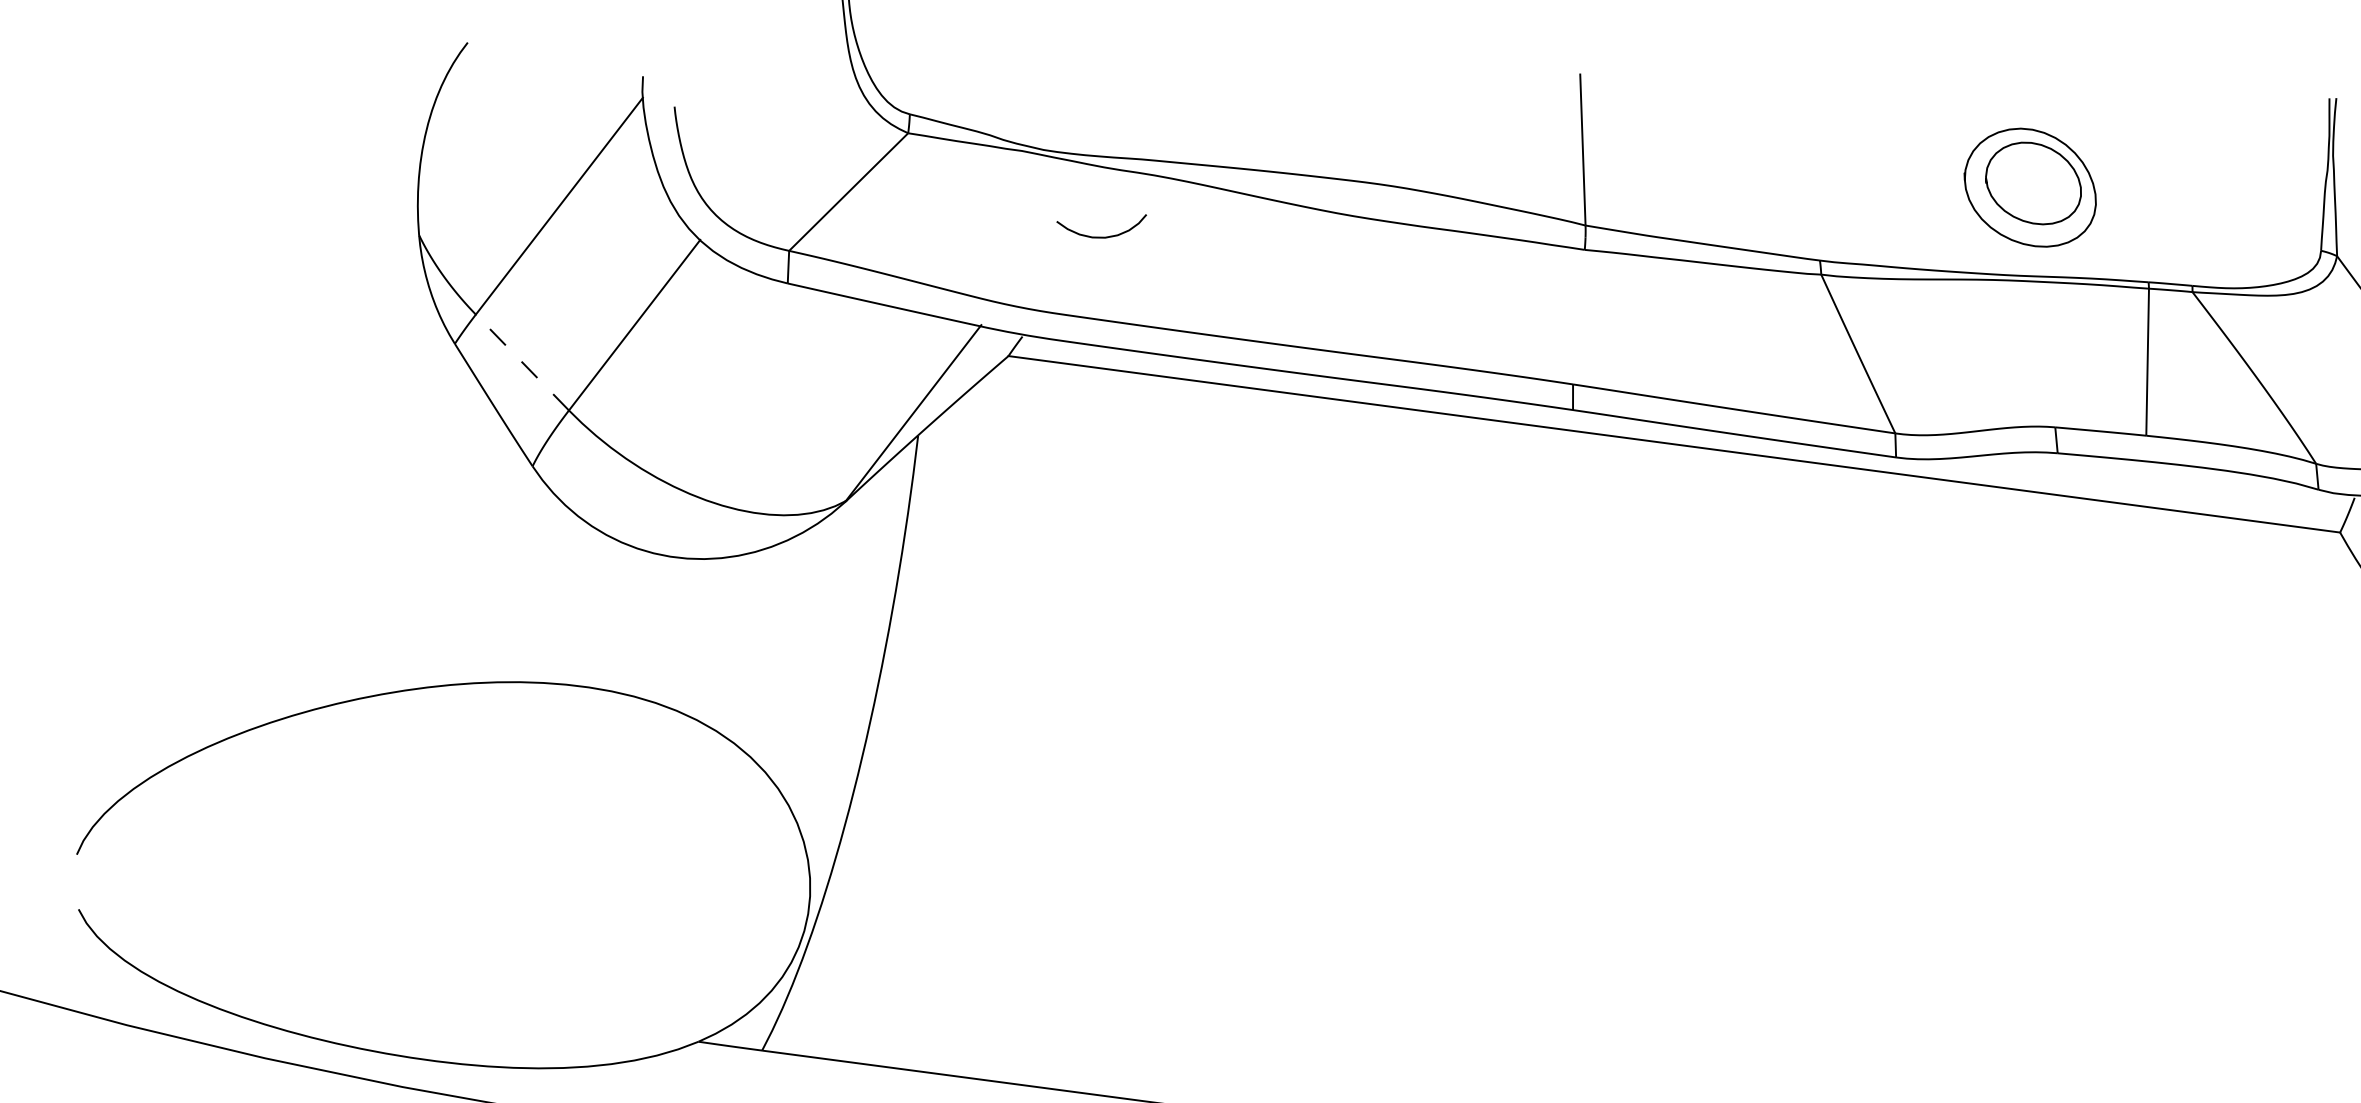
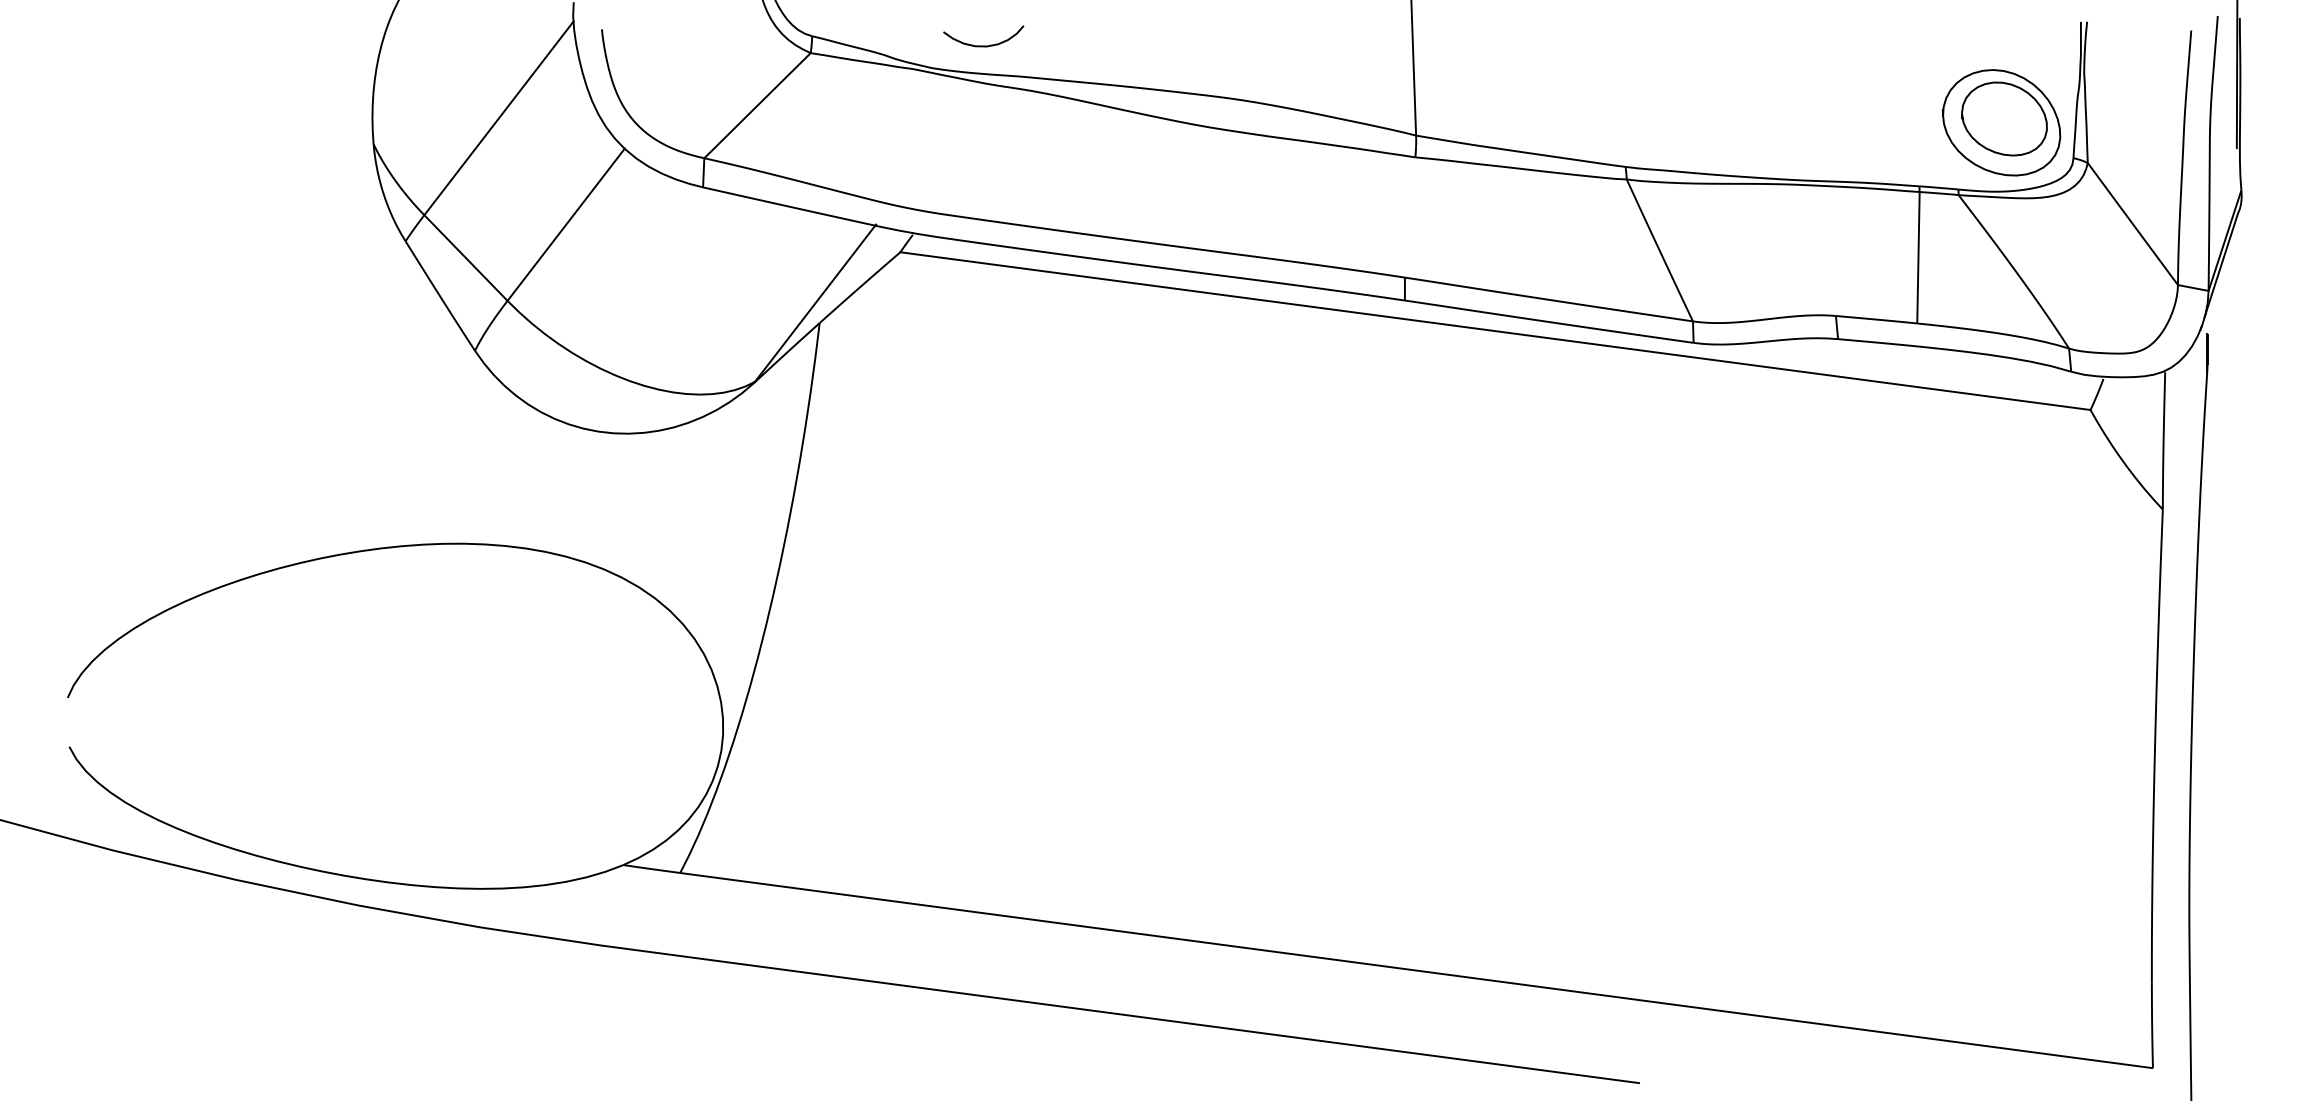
part: (2030, 187) -> (2001, 122), moved
curve: (1101, 236) -> (983, 45), moved
line: (521, 363) -> (465, 258), dashed -> solid

